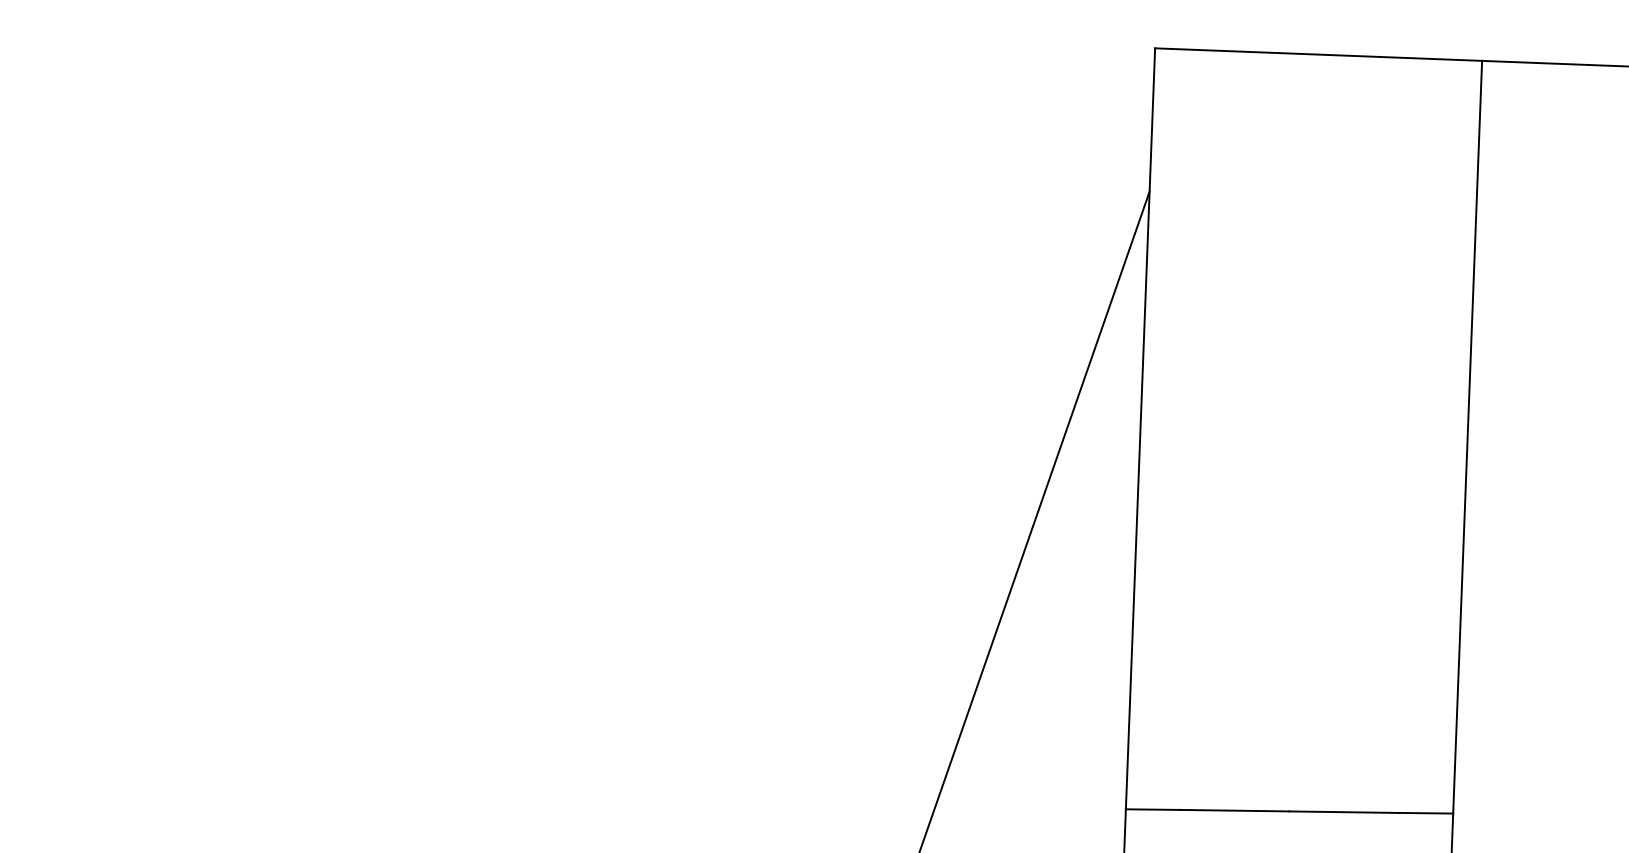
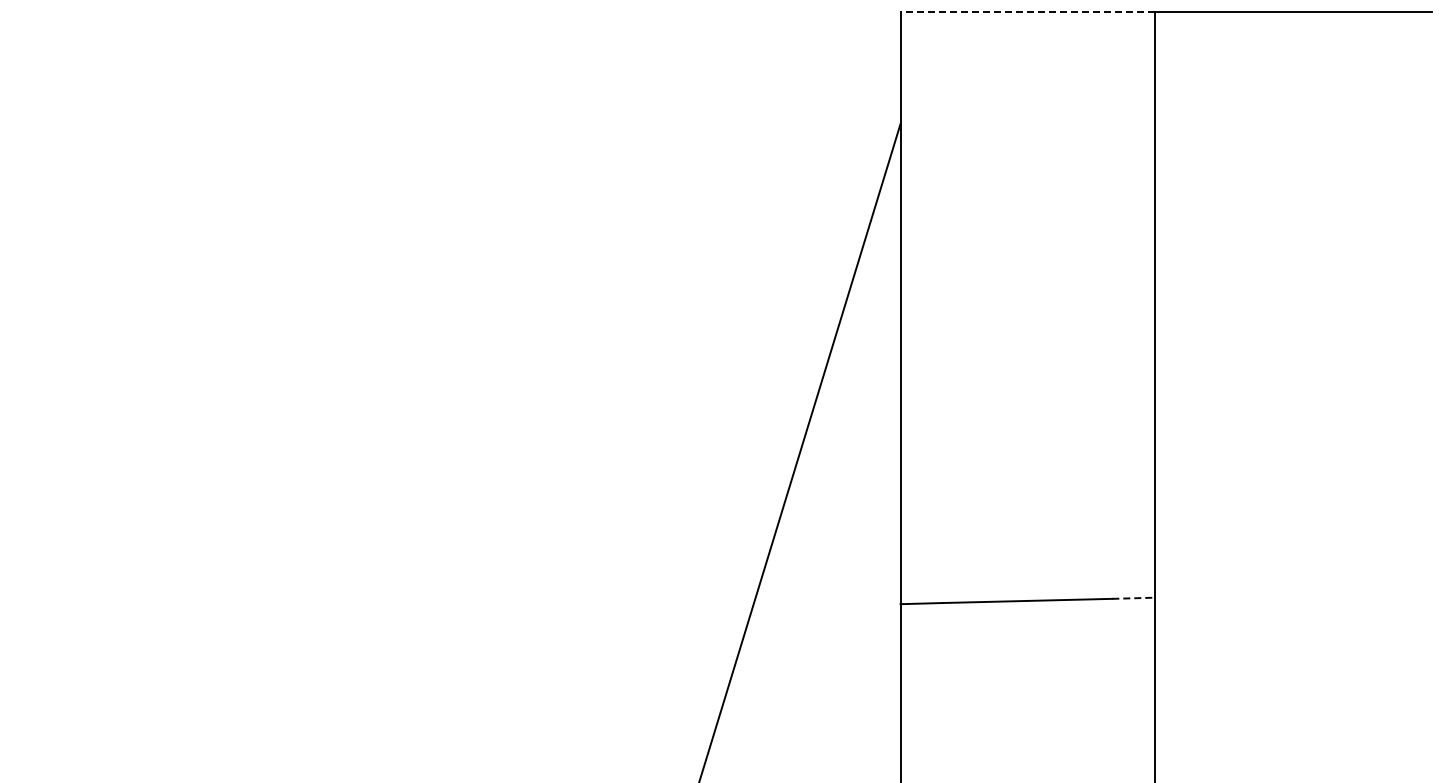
line: (1318, 54) -> (1027, 12), solid -> dashed
line: (1427, 813) -> (1134, 598), solid -> dashed

